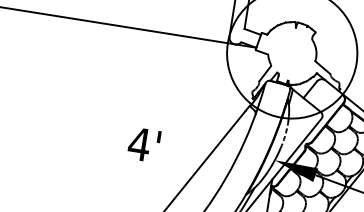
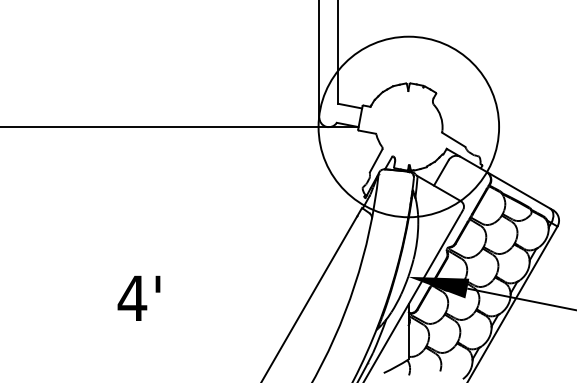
arc: (284, 135) -> (416, 241), dashed -> solid
text: (143, 144) -> (138, 297), moved

